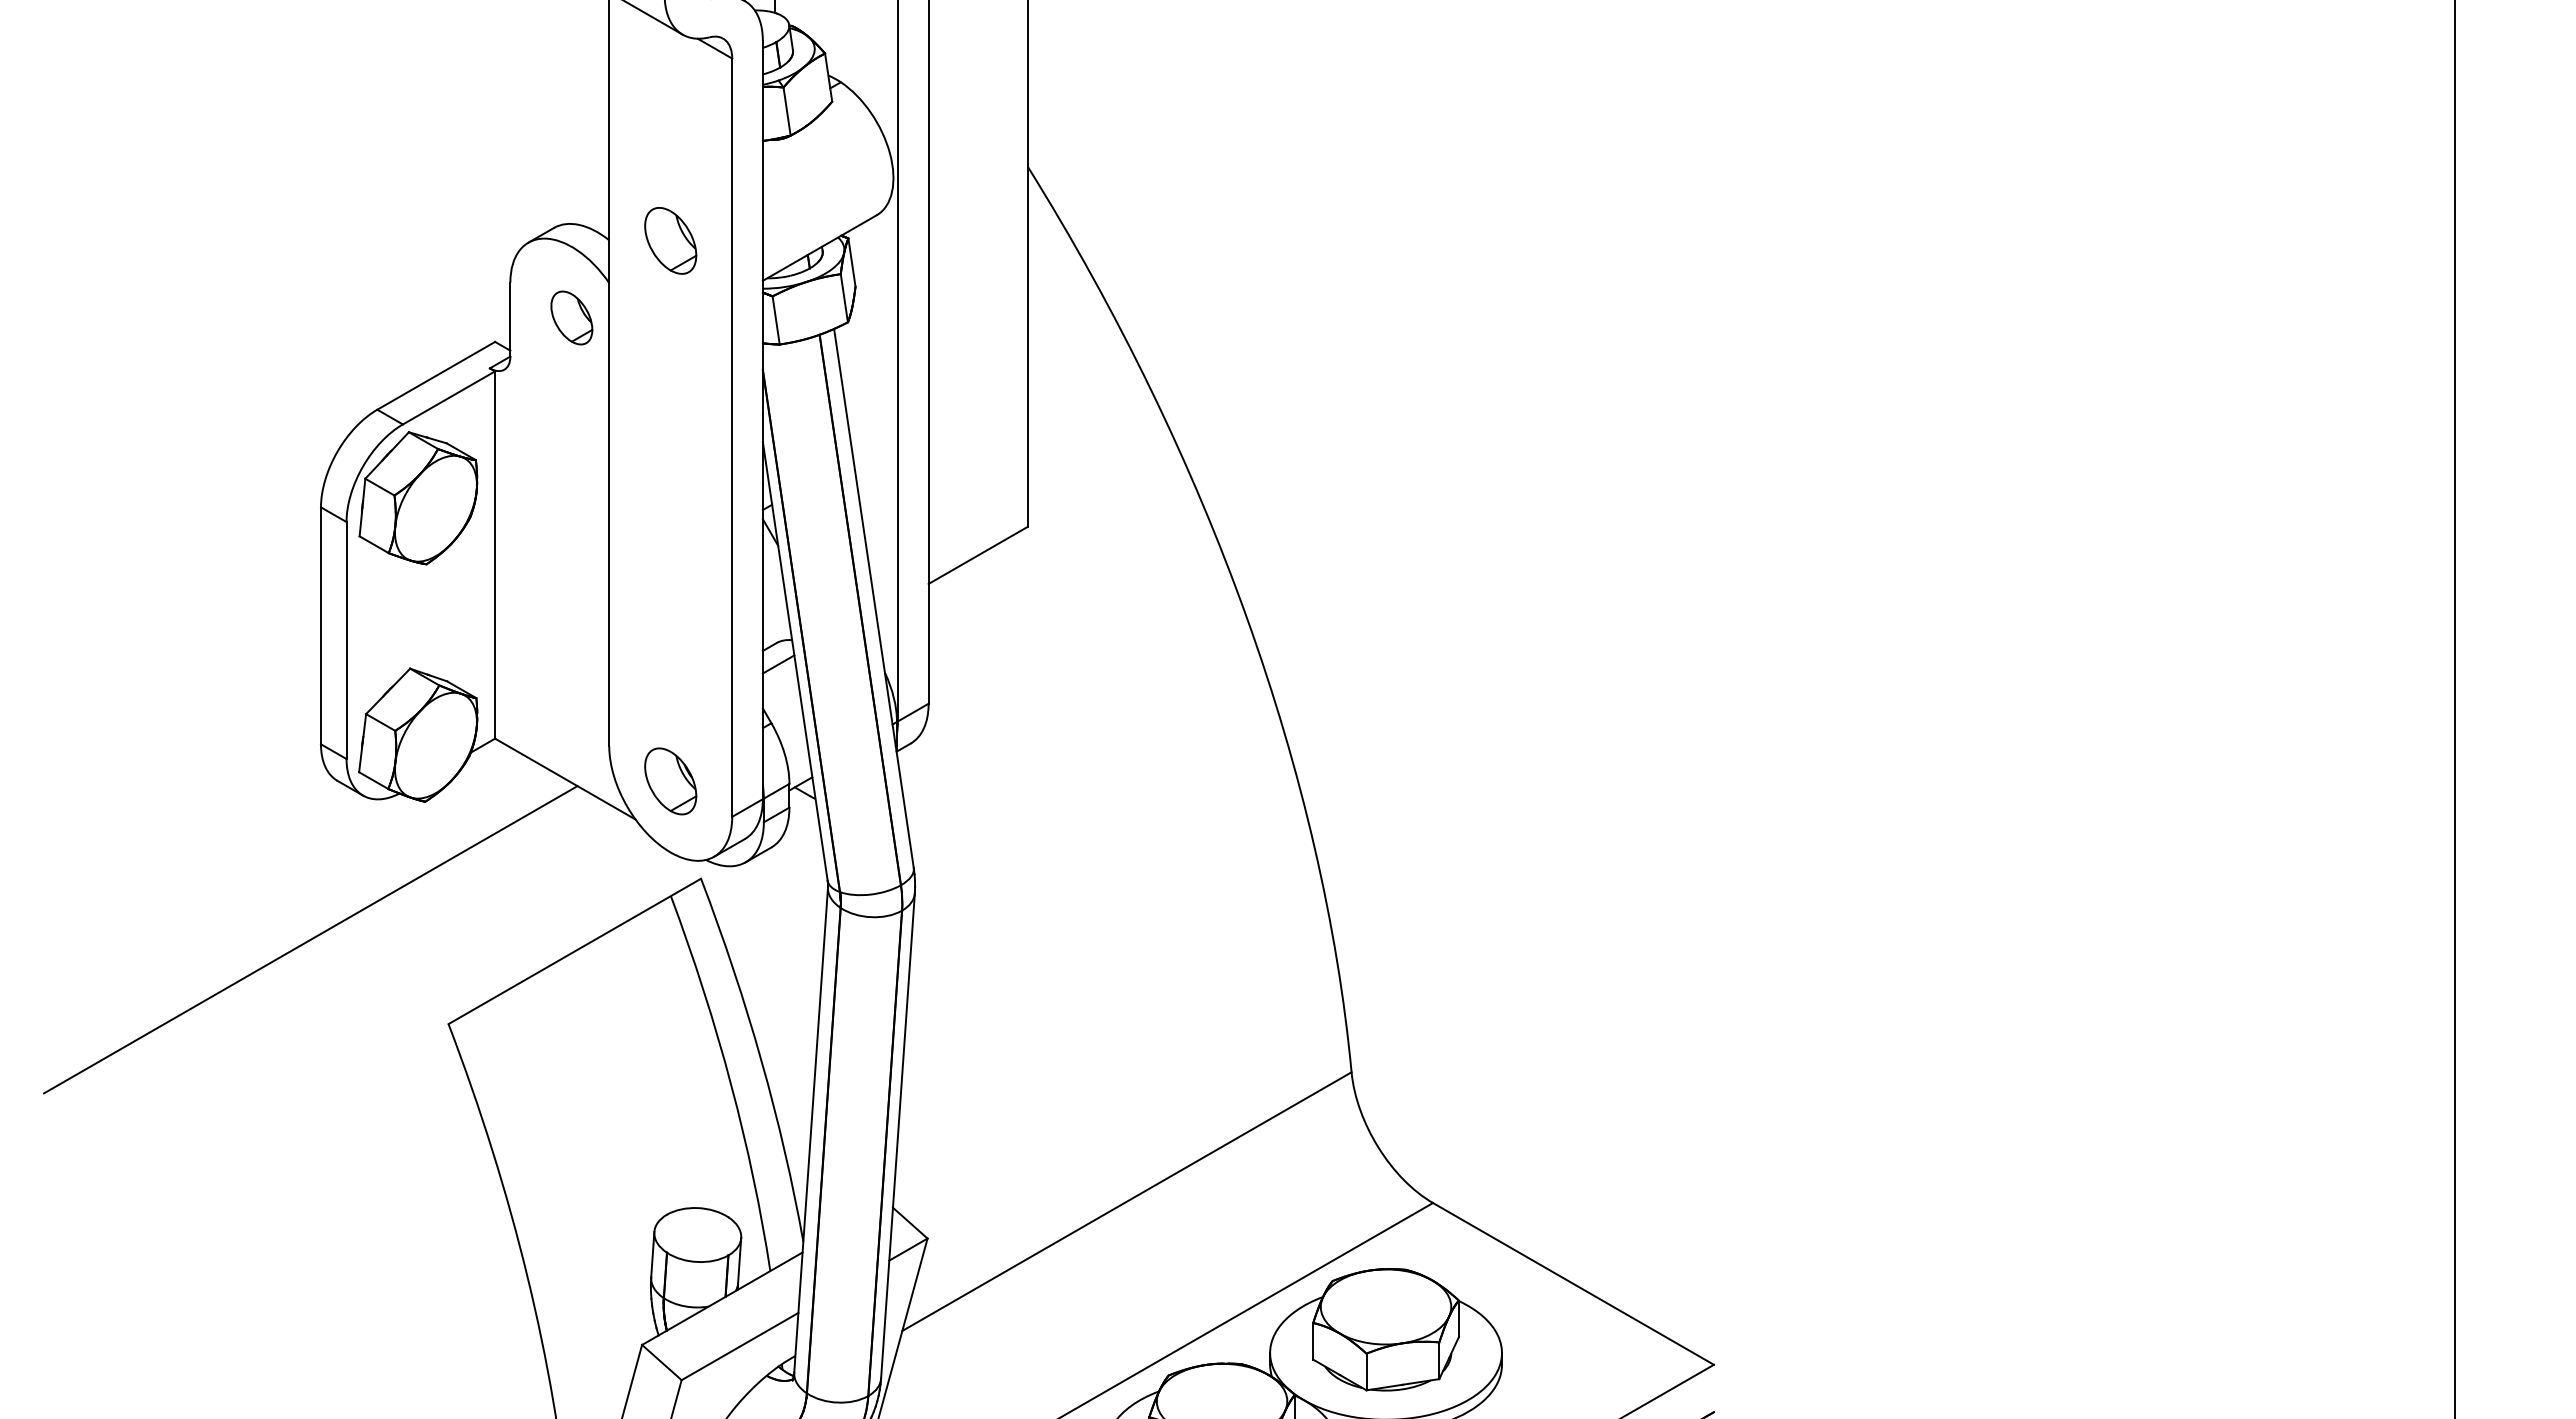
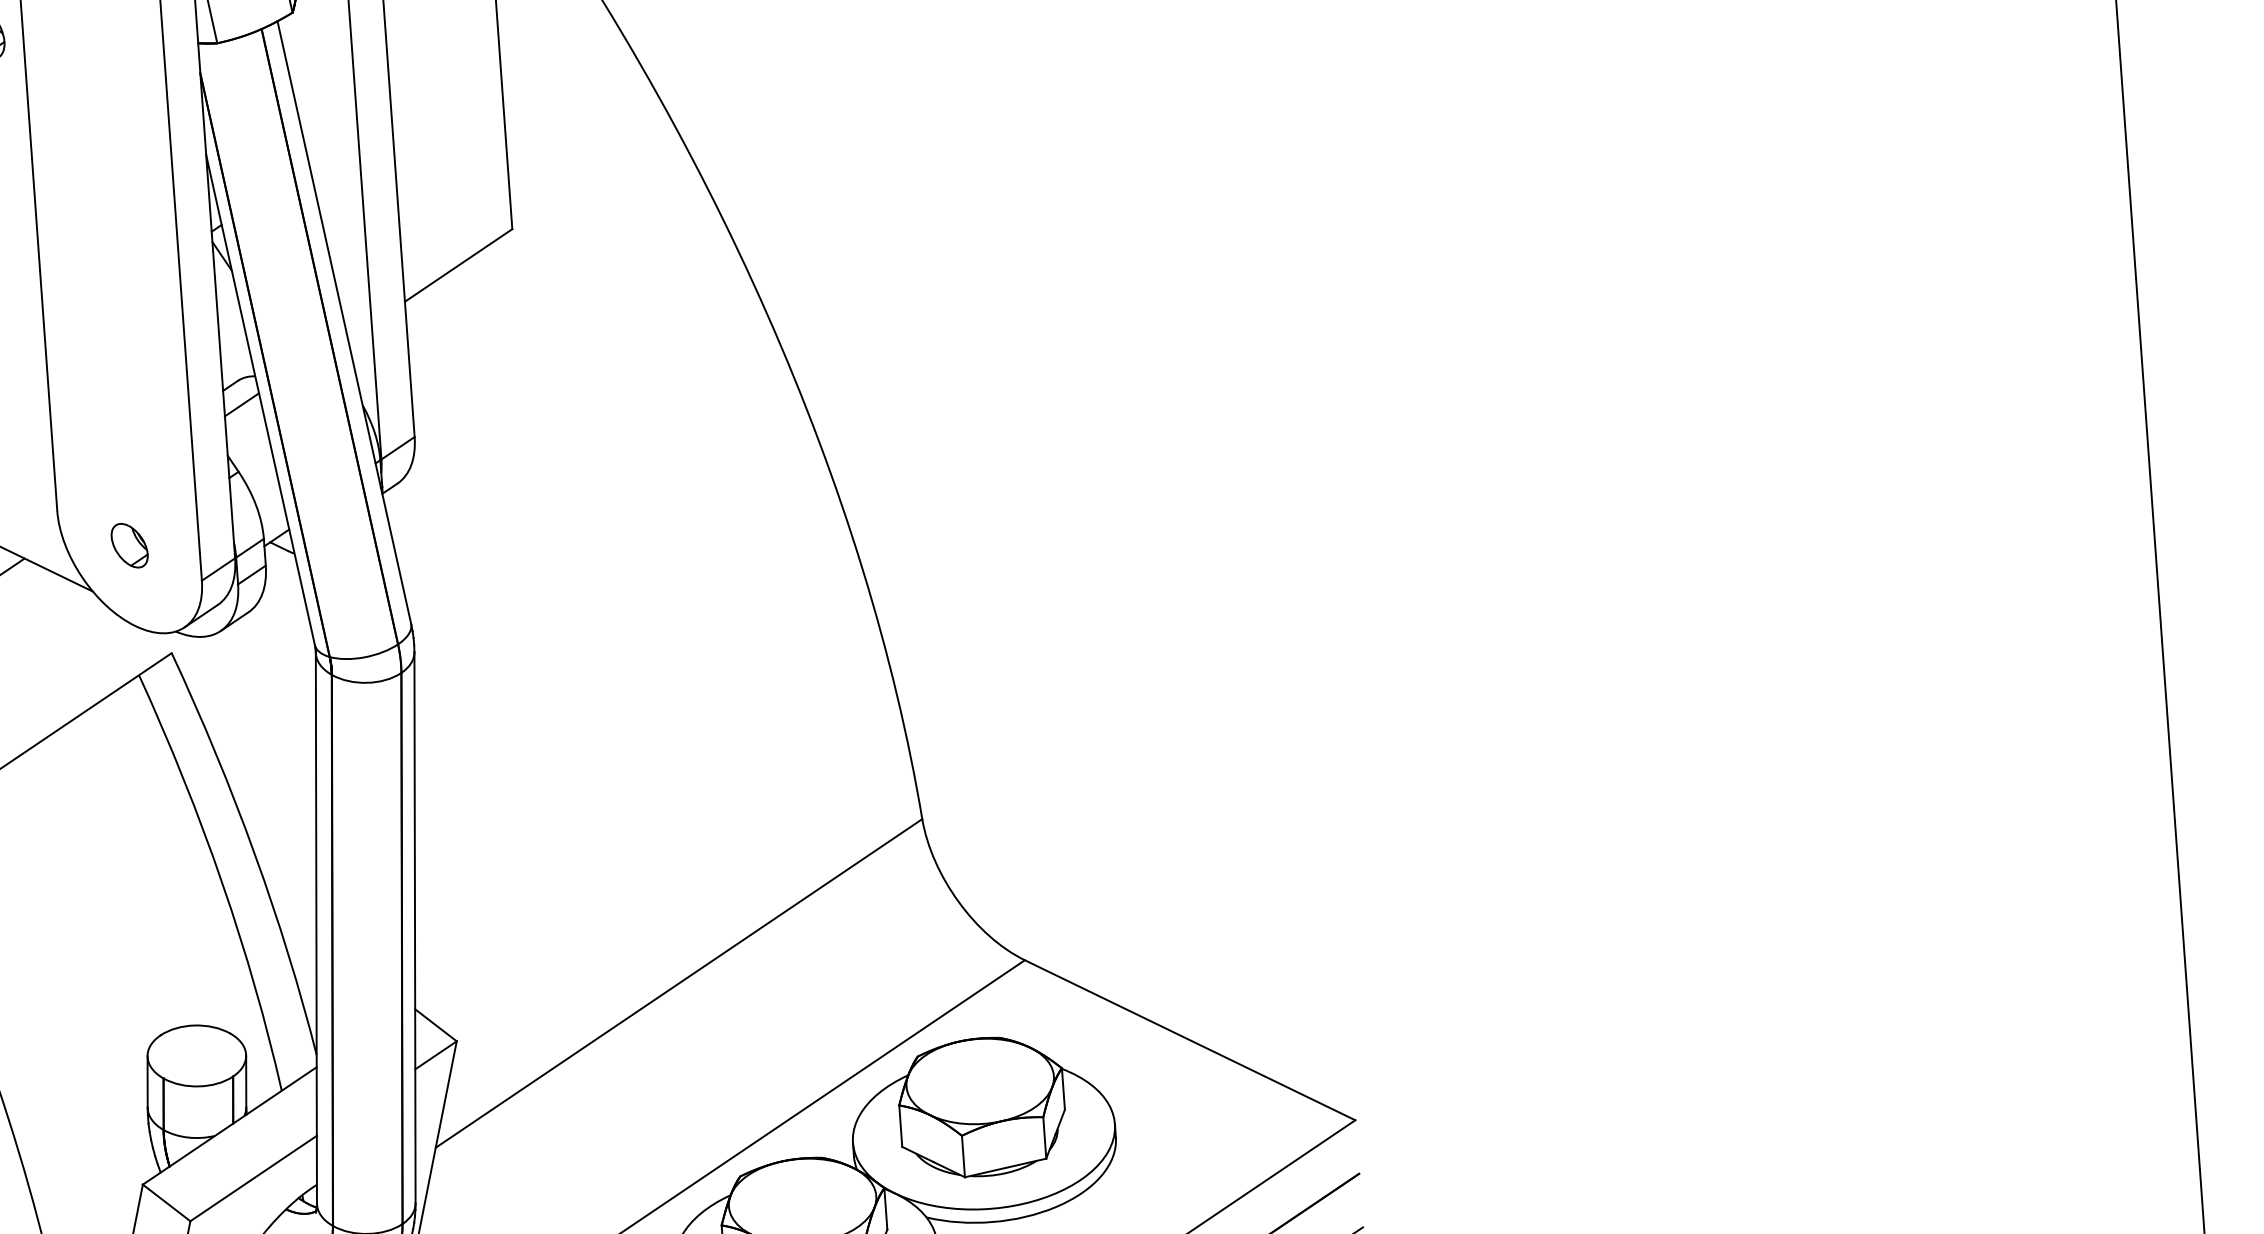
part: (670, 781) -> (129, 545), size x0.6

